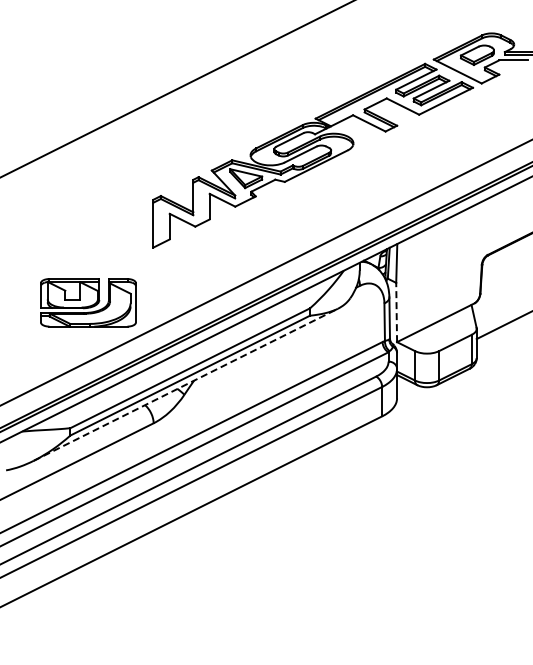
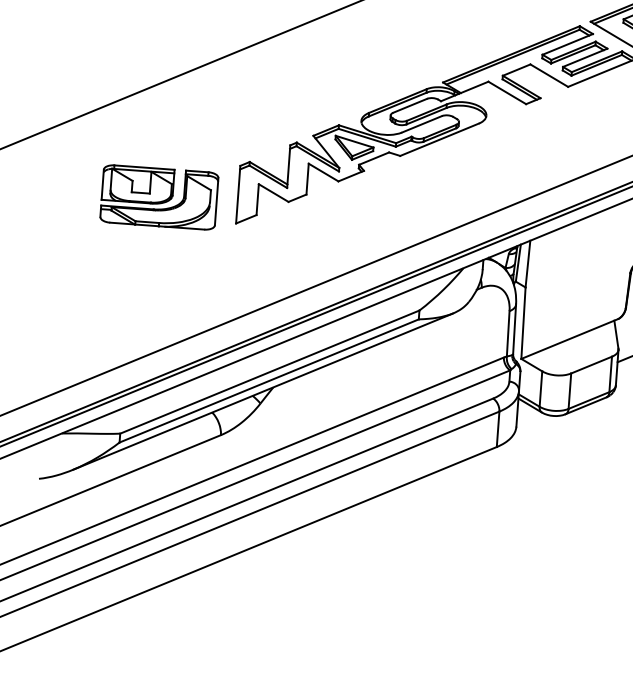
part: (88, 302) -> (159, 197), moved
line: (396, 312) -> (523, 323), dashed -> solid
line: (185, 384) -> (262, 391), dashed -> solid

